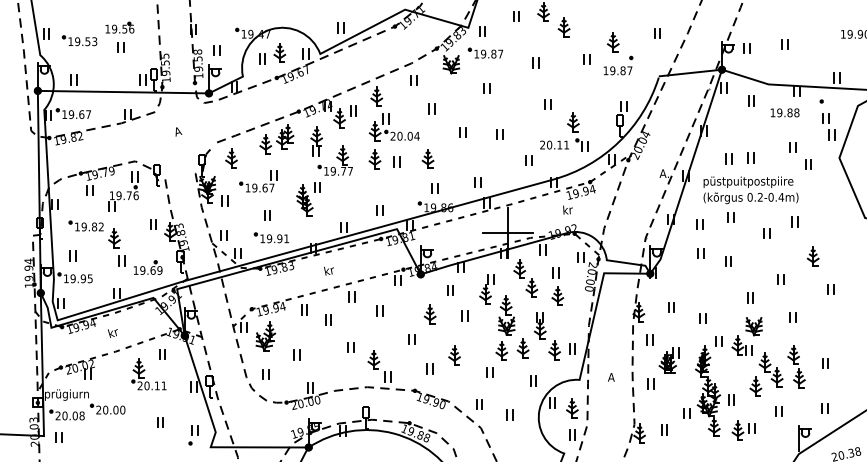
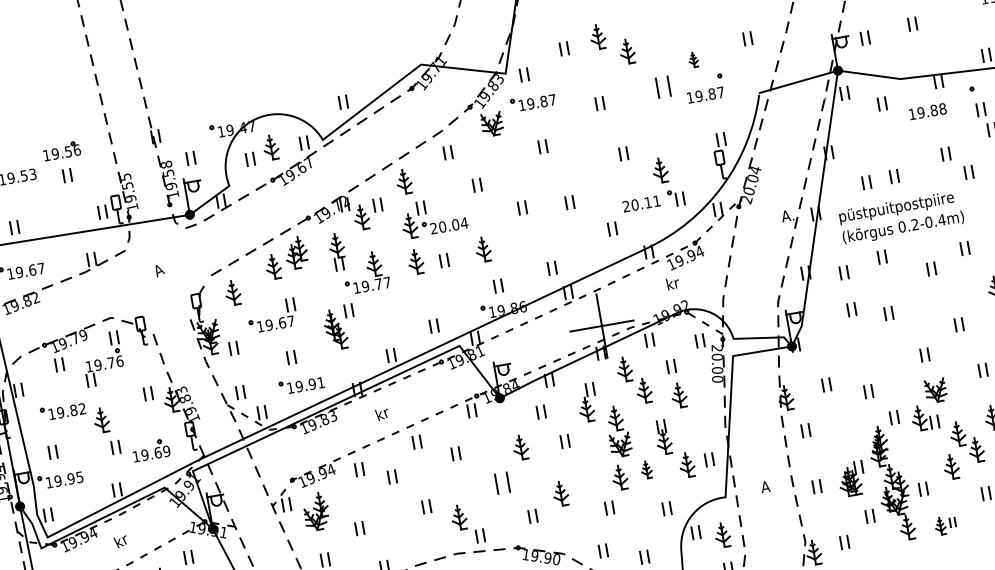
part: (613, 42) -> (693, 60), size x0.6
part: (586, 59) -> (663, 87), size x1.6
part: (411, 339) -> (502, 483), size x1.6
part: (522, 348) -> (645, 470), size x0.7
part: (668, 360) -> (850, 478), moved
part: (743, 430) -> (945, 525), size x0.7

